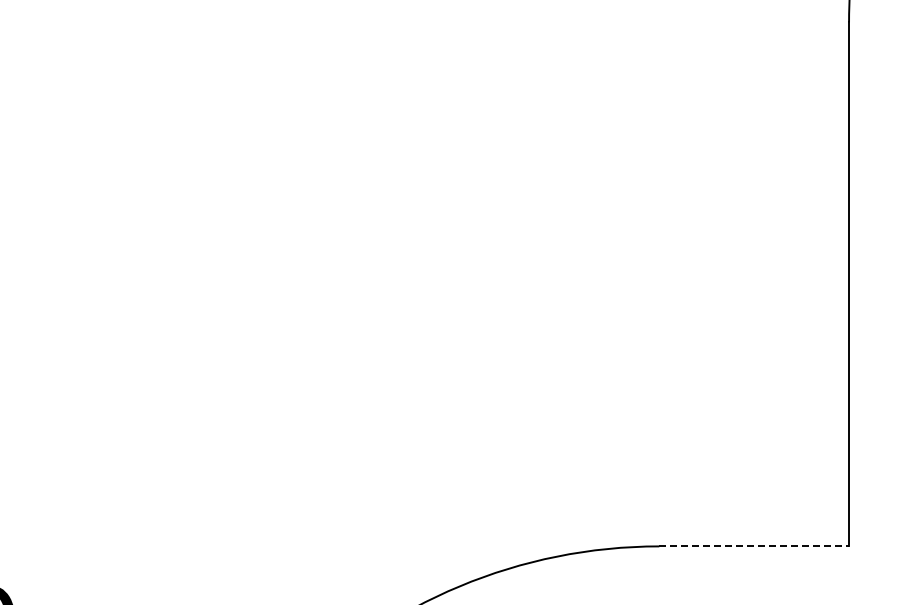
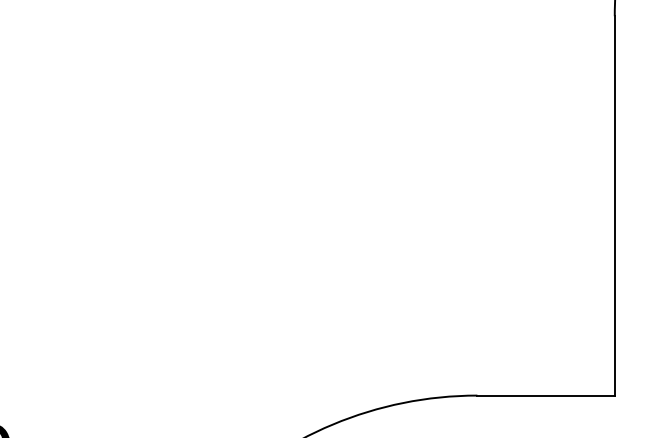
line: (754, 546) -> (546, 395), dashed -> solid

